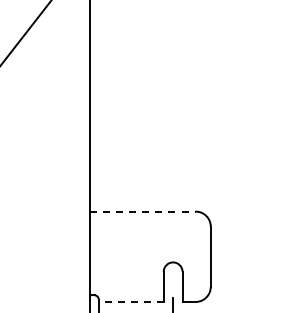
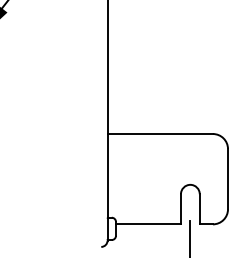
line: (143, 211) -> (160, 133), dashed -> solid
line: (130, 301) -> (147, 223), dashed -> solid

